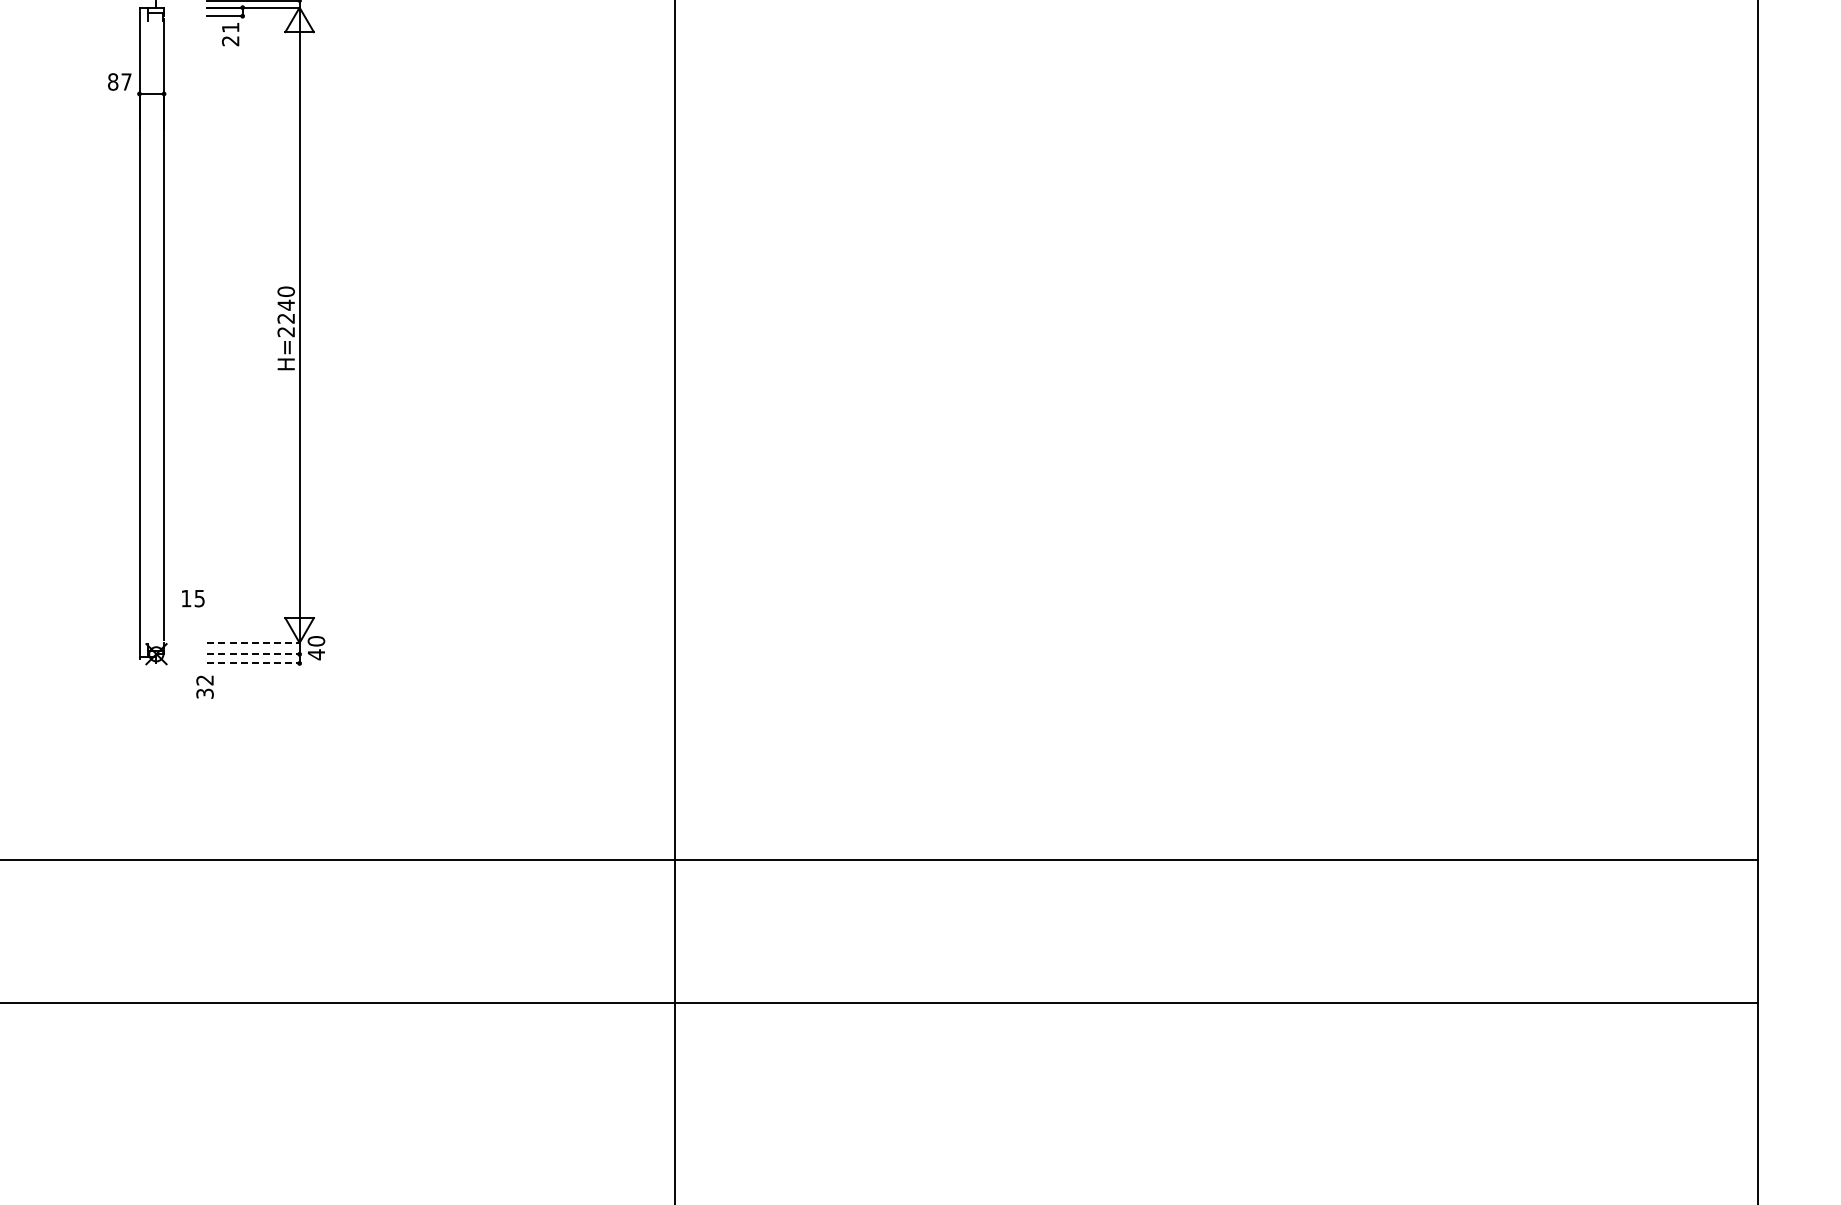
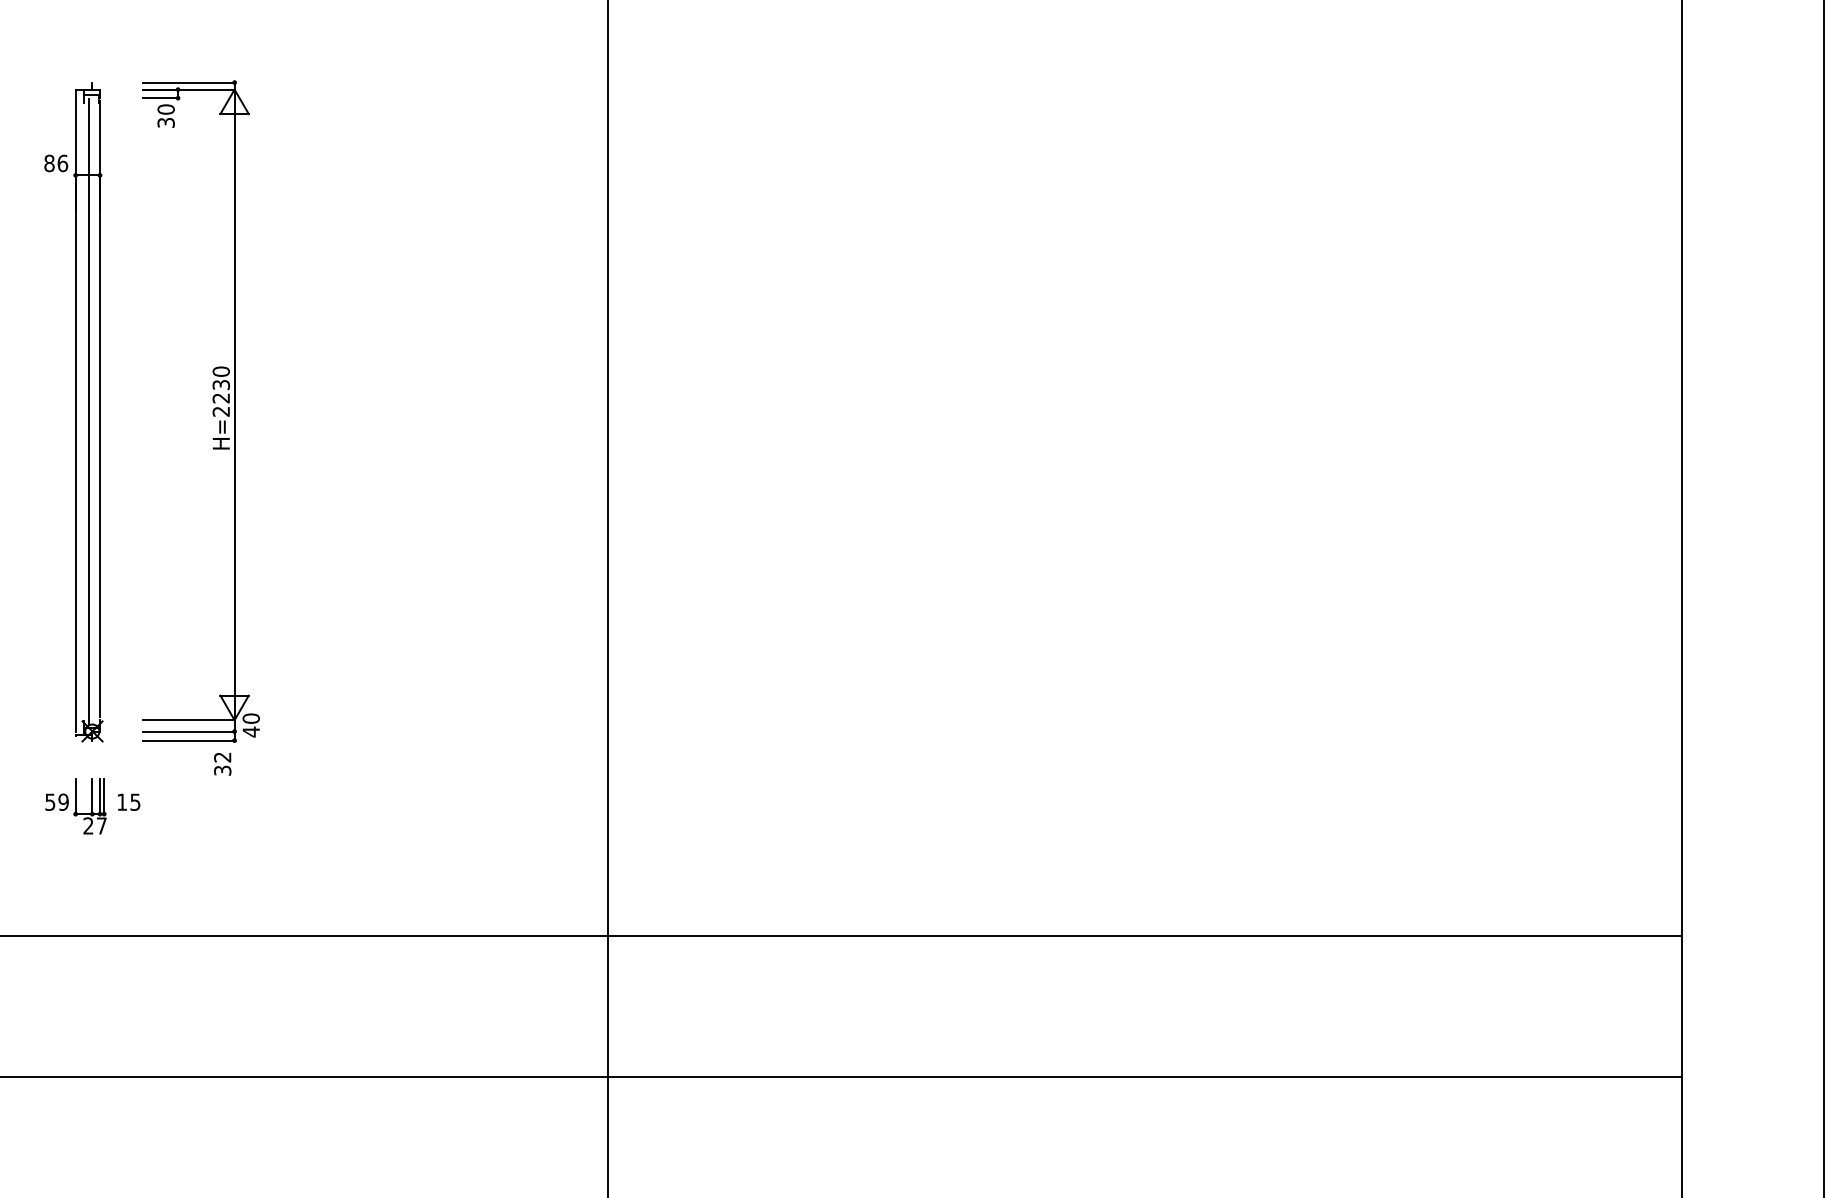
text: (230, 33) -> (165, 115), 21 -> 30
text: (126, 82) -> (62, 163), 87 -> 86
text: (286, 304) -> (221, 384), H=2240 -> H=2230
line: (152, 331) -> (88, 411), added
text: (192, 597) -> (128, 801), moved
line: (253, 643) -> (188, 720), dashed -> solid
line: (253, 654) -> (188, 731), dashed -> solid
line: (253, 663) -> (188, 740), dashed -> solid
text: (204, 686) -> (222, 763), moved
part: (139, 729) -> (75, 806), added

